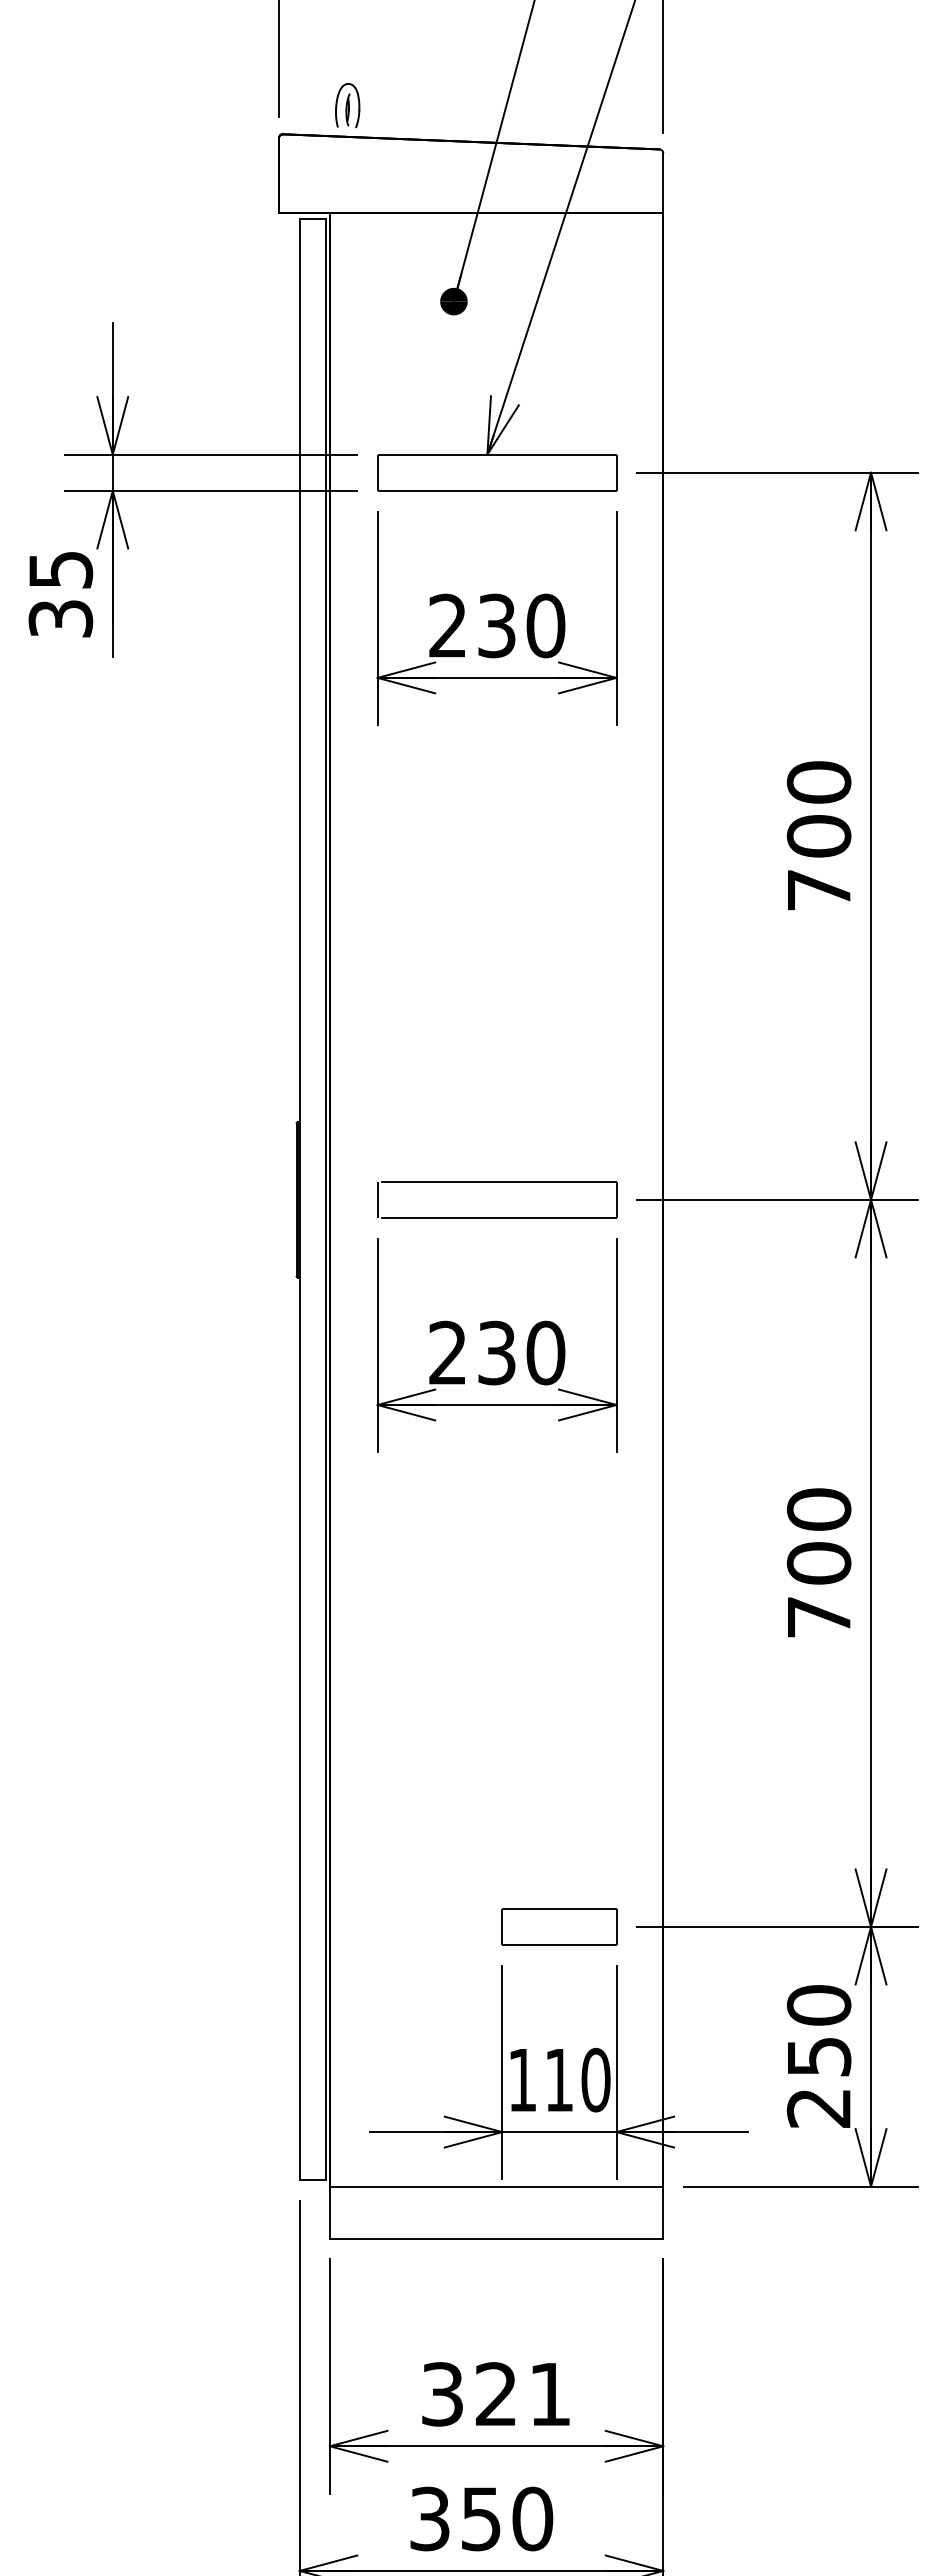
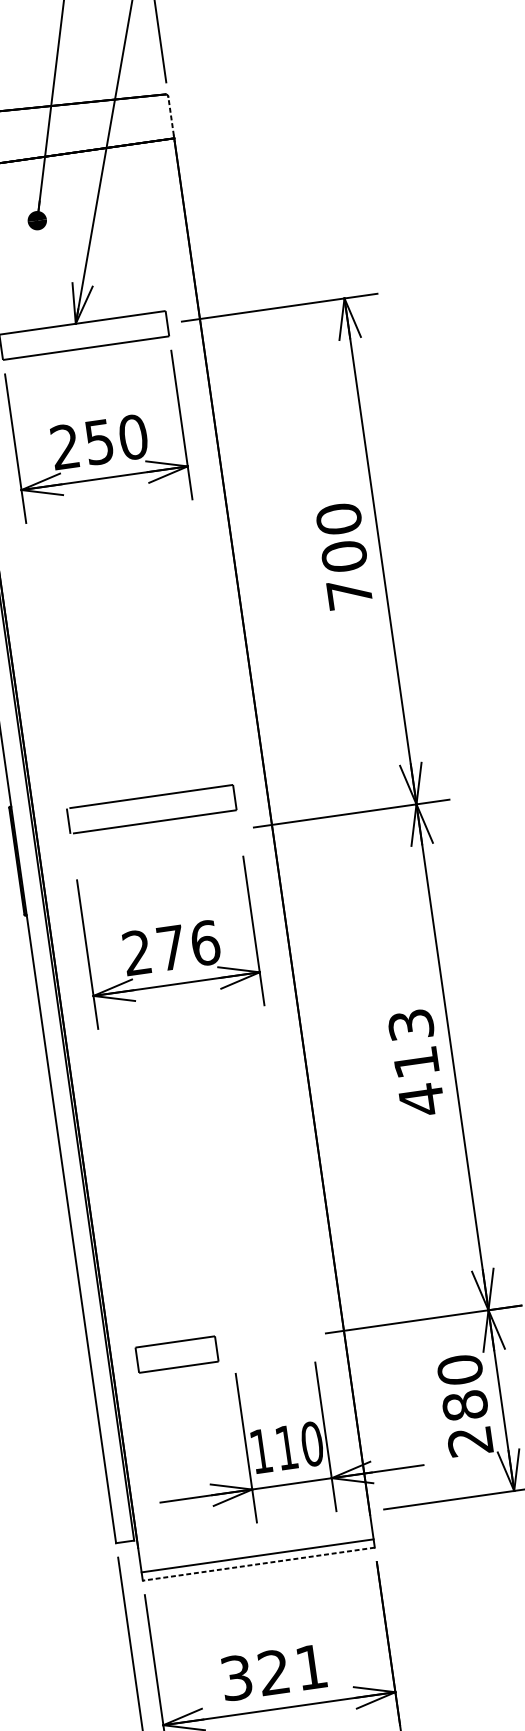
line: (663, 181) -> (171, 116), solid -> dashed
text: (496, 625) -> (99, 441), 230 -> 250
part: (497, 1182) -> (150, 797), moved
text: (521, 1352) -> (188, 945), 230 -> 276
text: (818, 1563) -> (415, 1062), 700 -> 413
part: (559, 1926) -> (177, 1354), moved
text: (818, 2056) -> (464, 1405), 250 -> 280
line: (496, 2186) -> (257, 1555), moved
line: (496, 2238) -> (258, 1564), solid -> dashed

